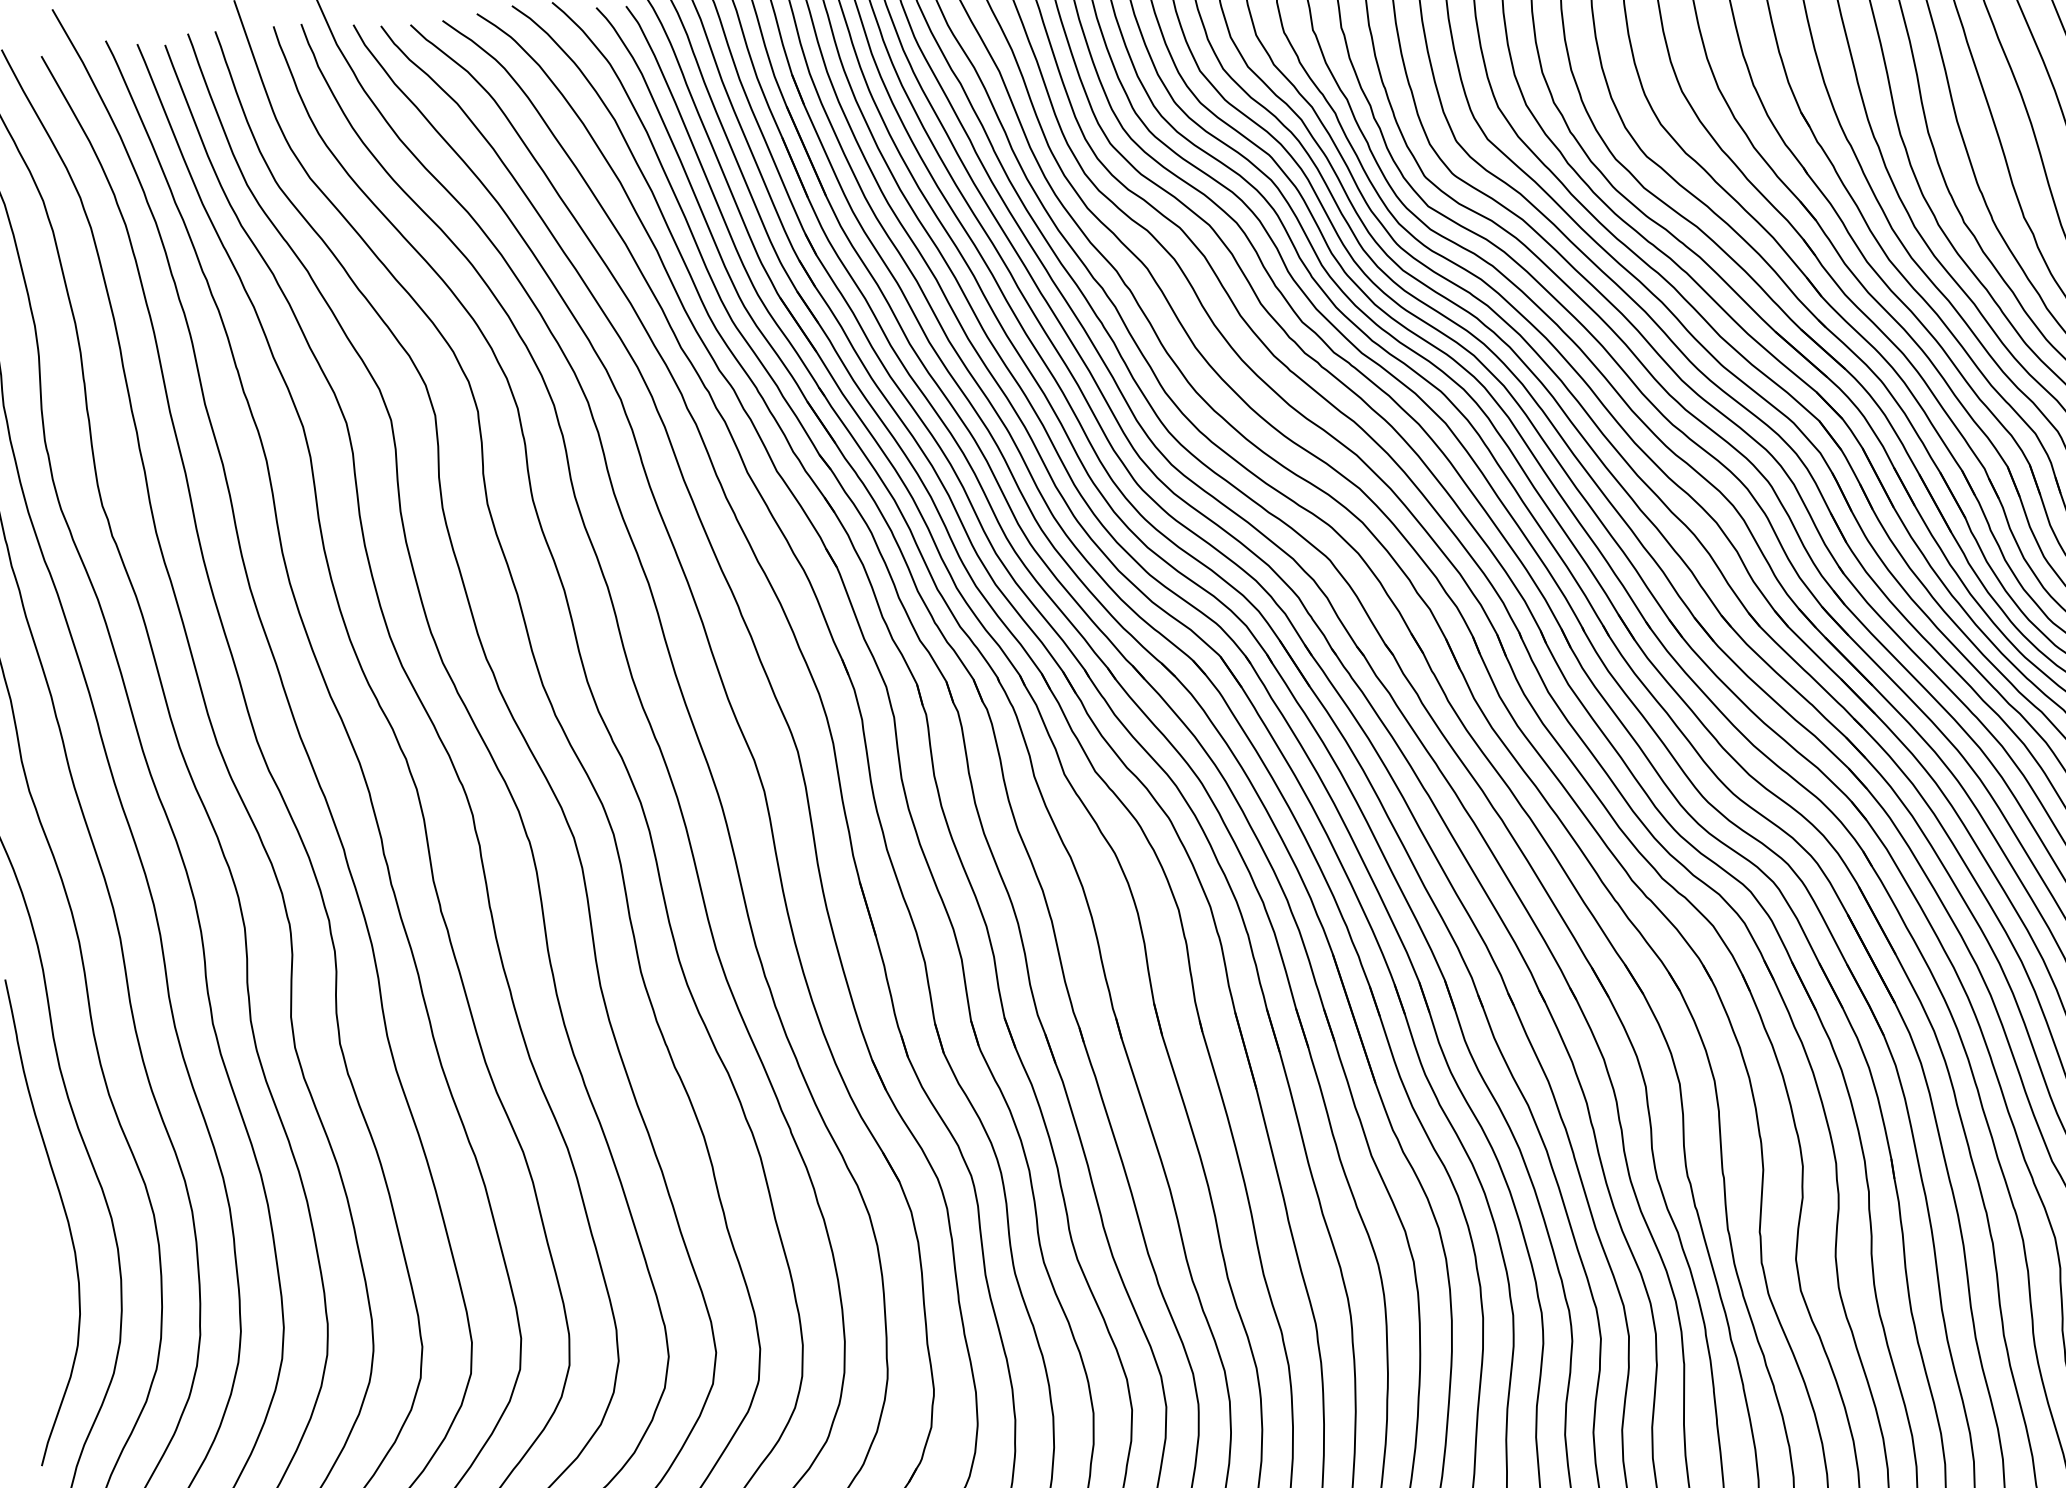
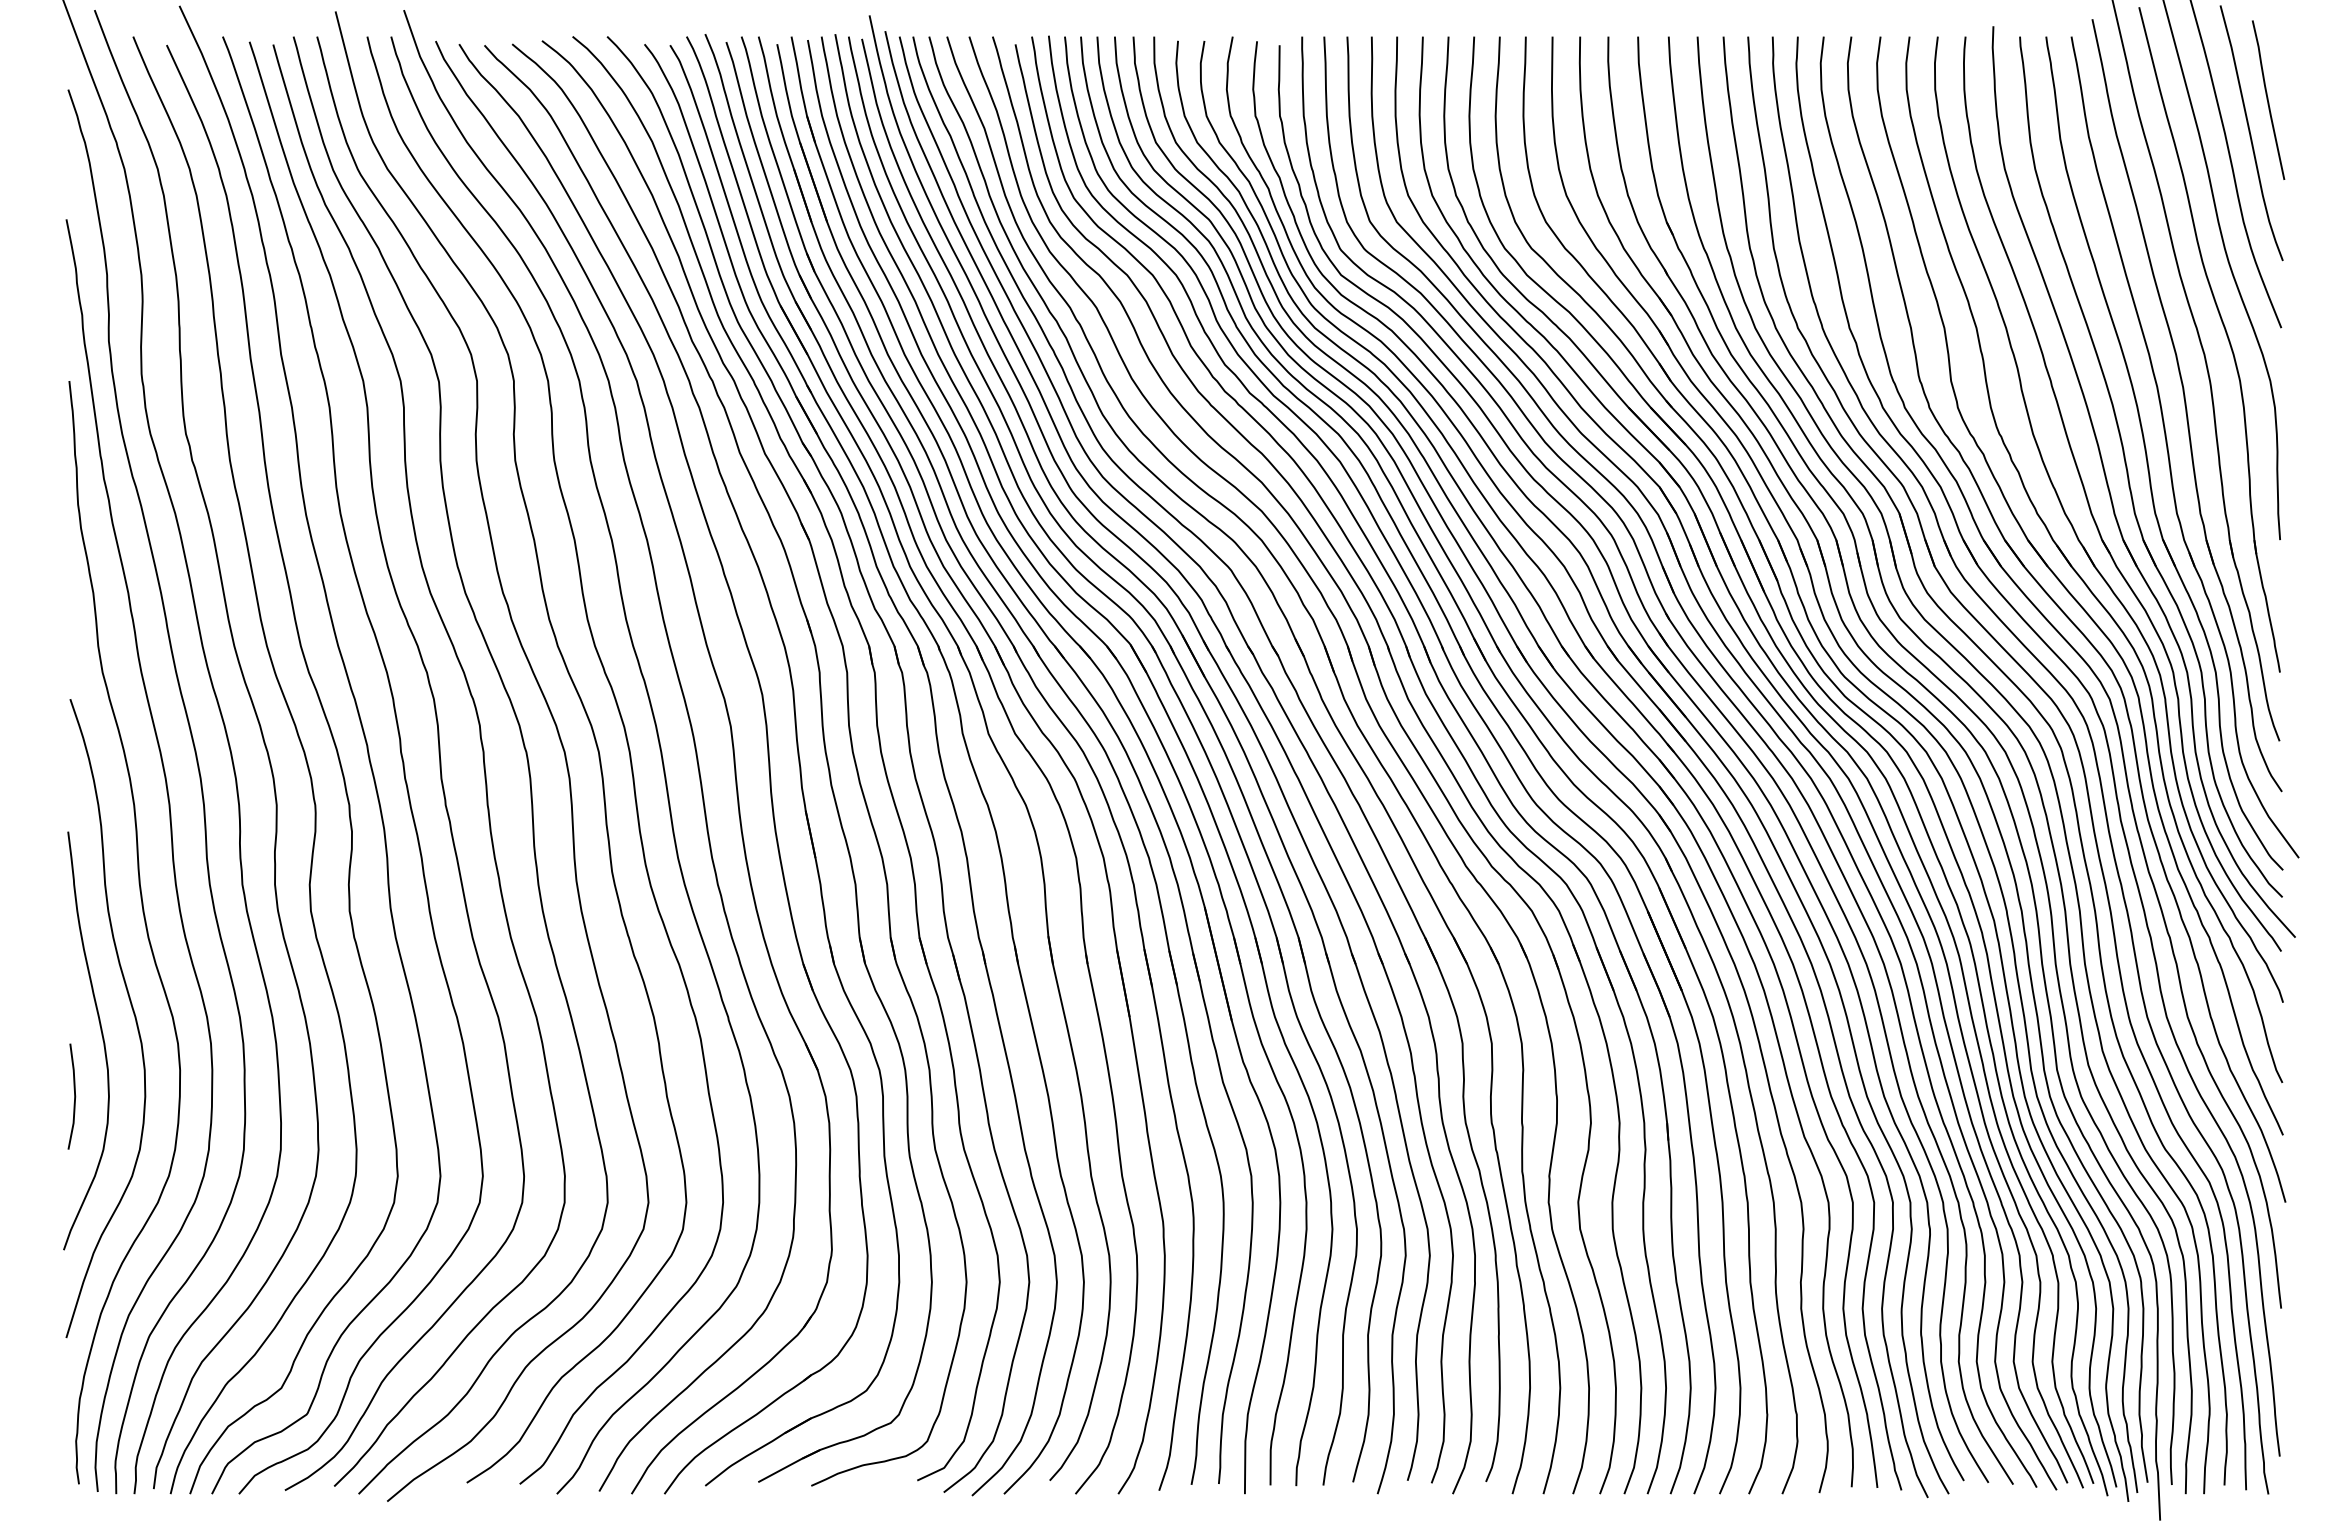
line: (38, 1286) -> (74, 1096), added

